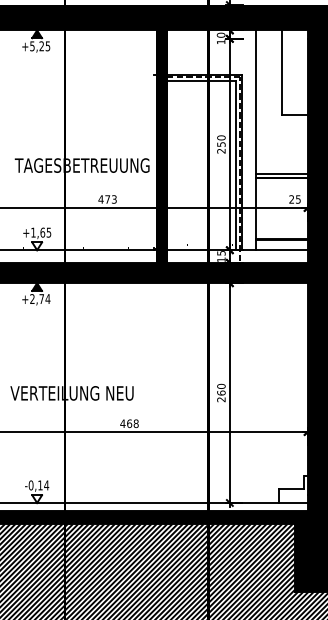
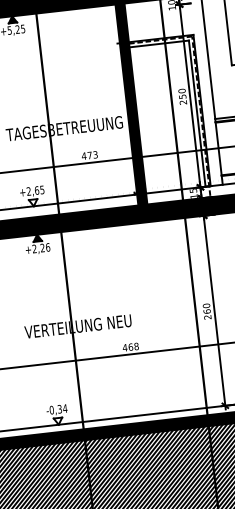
text: (33, 232) -> (28, 191), +1,65 -> +2,65
text: (44, 299) -> (45, 248), +2,74 -> +2,26
text: (40, 485) -> (59, 409), -0,14 -> -0,34

